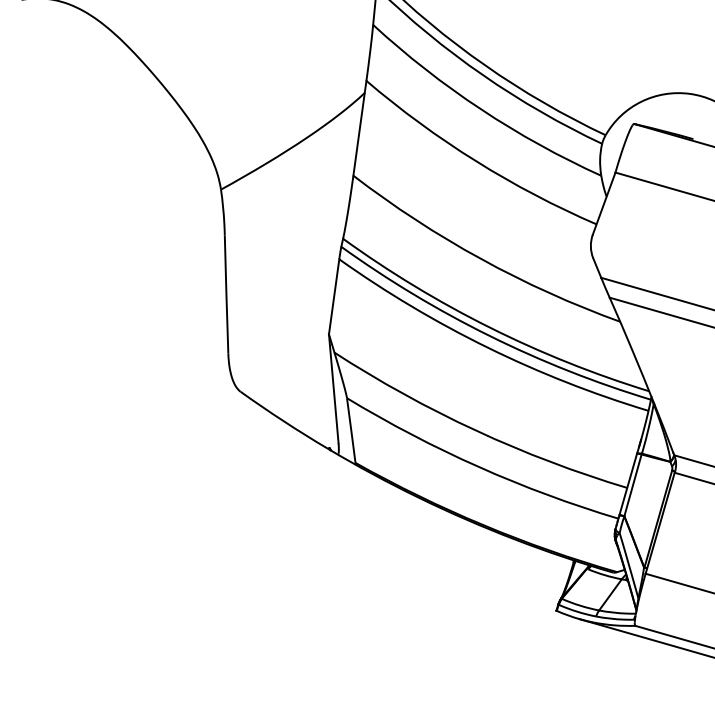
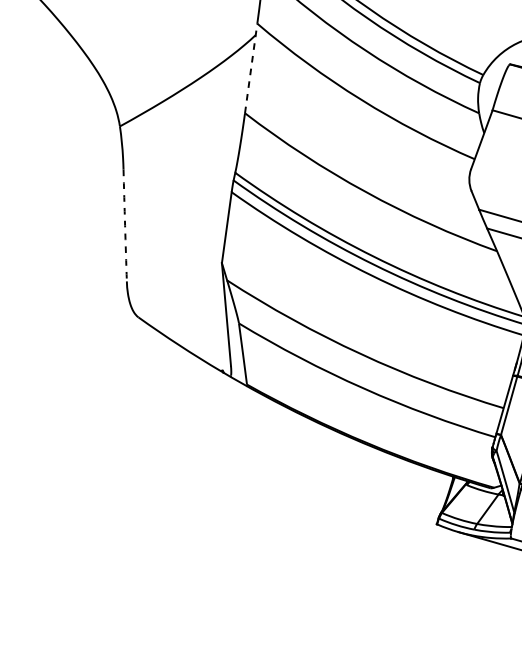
line: (359, 128) -> (250, 68), solid -> dashed
arc: (226, 294) -> (125, 225), solid -> dashed

